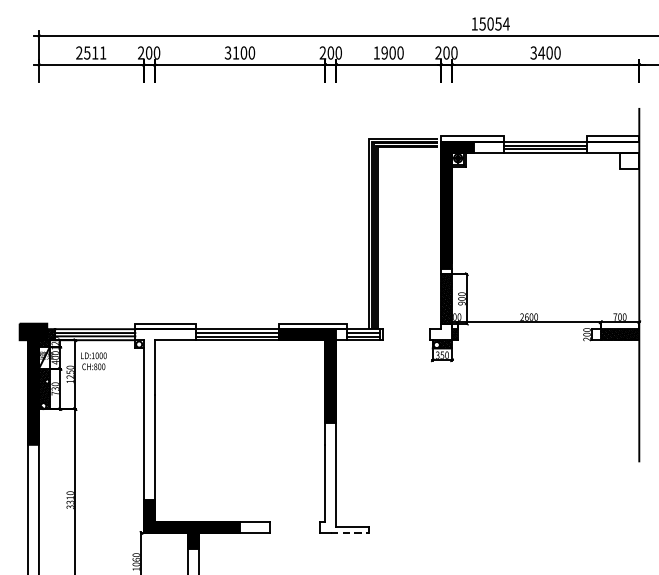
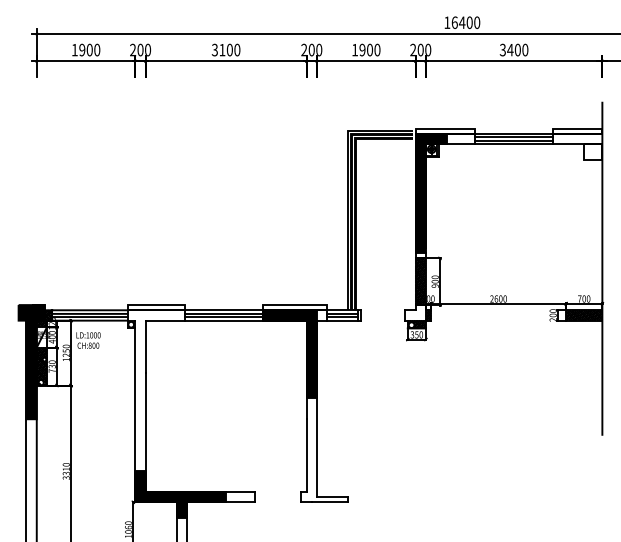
text: (494, 23) -> (465, 22), 15054 -> 16400
text: (90, 52) -> (85, 49), 2511 -> 1900
line: (350, 533) -> (330, 502), dashed -> solid

